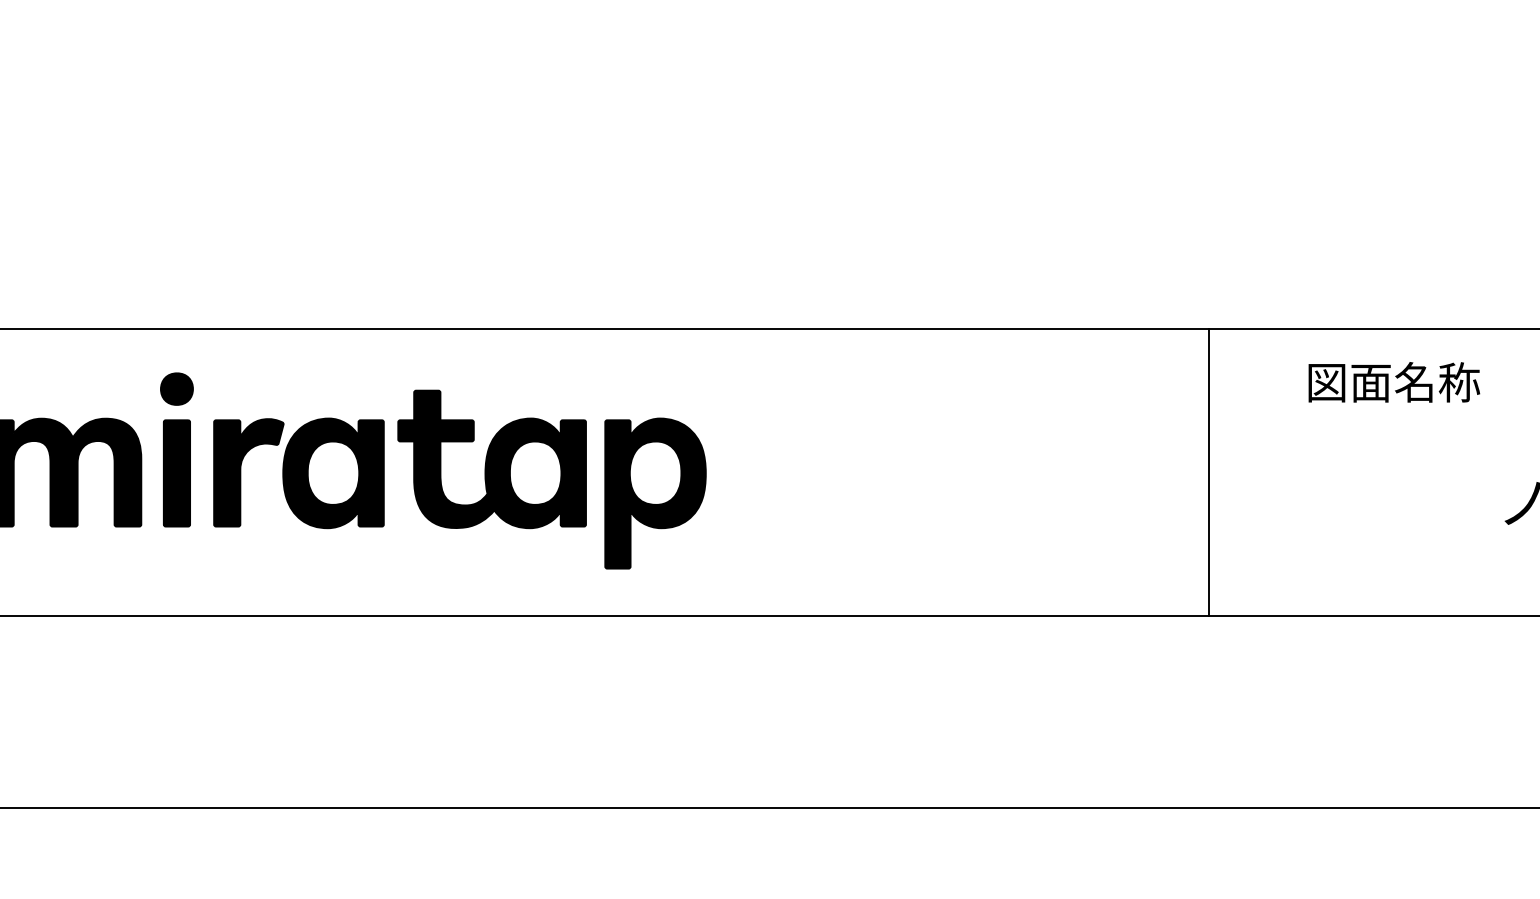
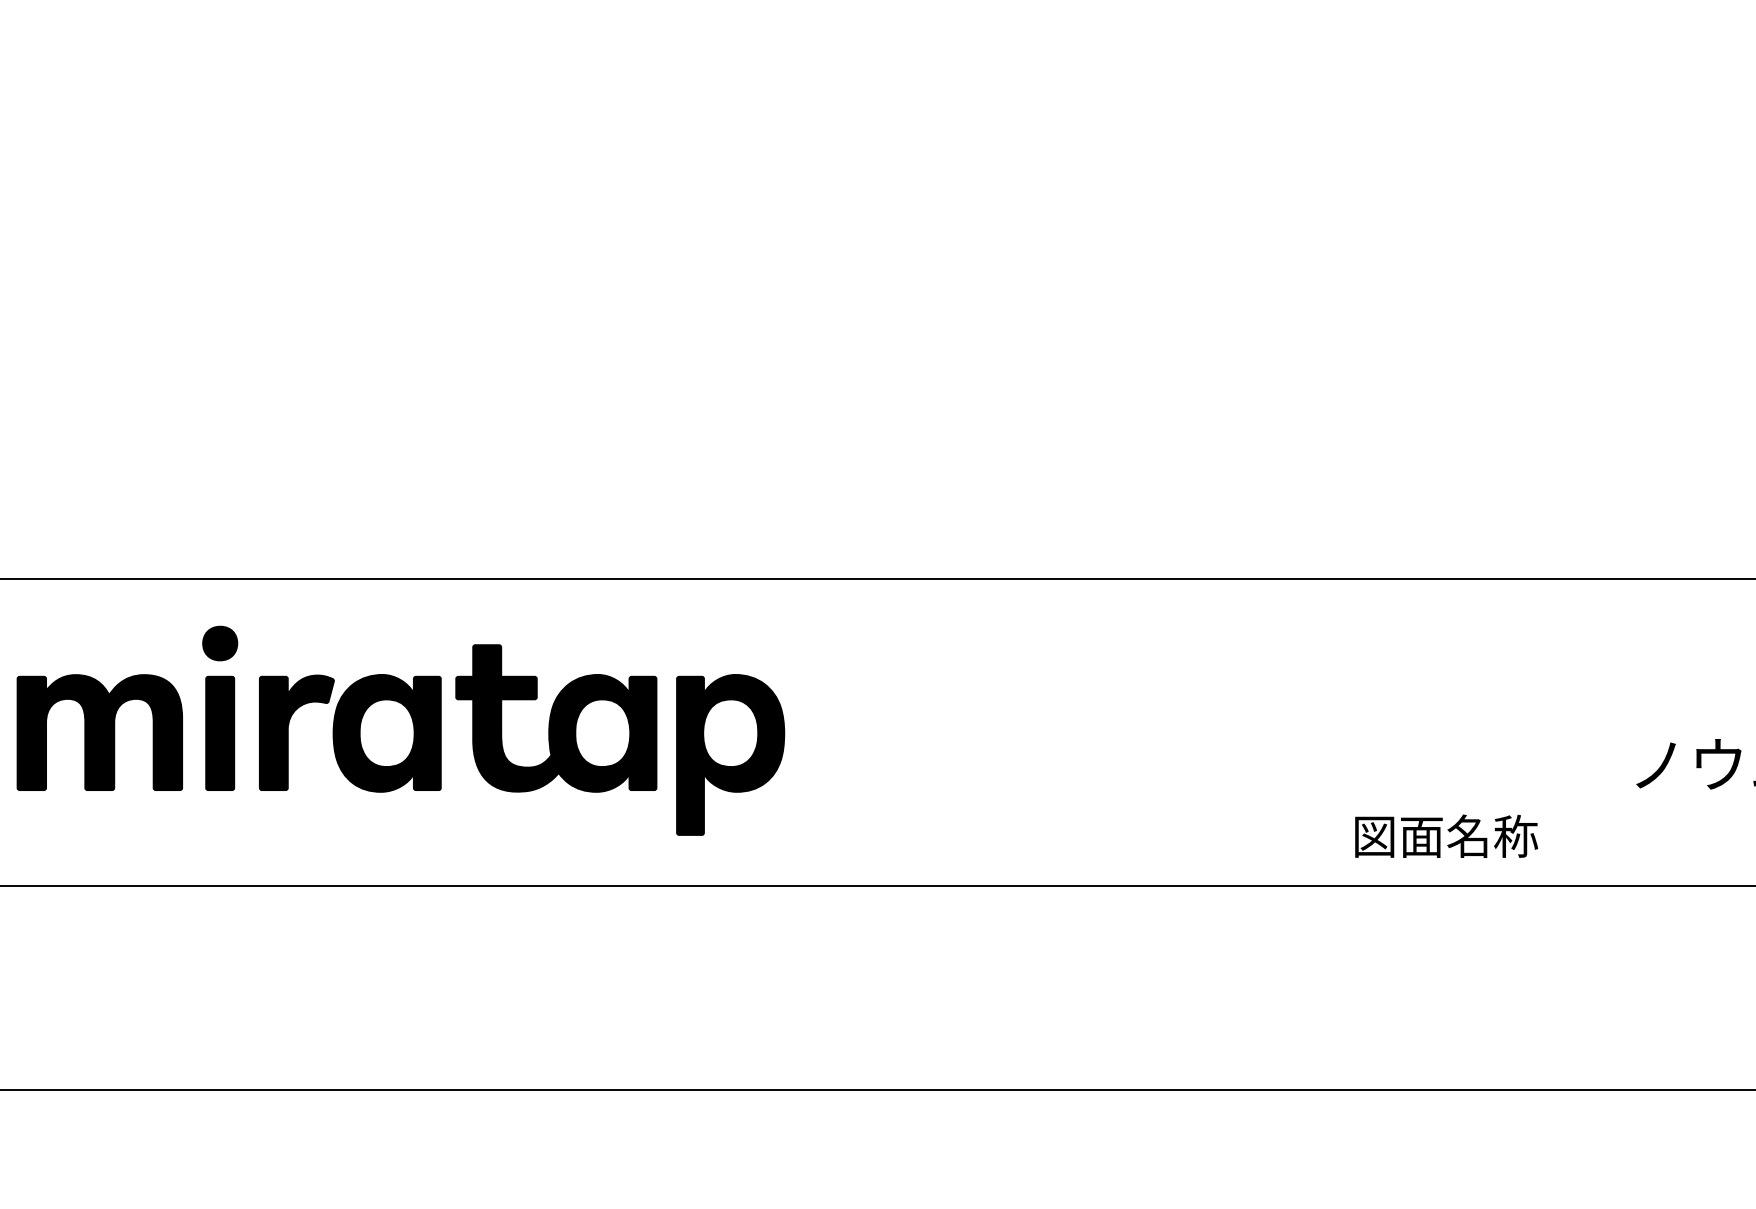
text: (1394, 381) -> (1446, 835), moved
line: (1208, 472) -> (1320, 732), removed

